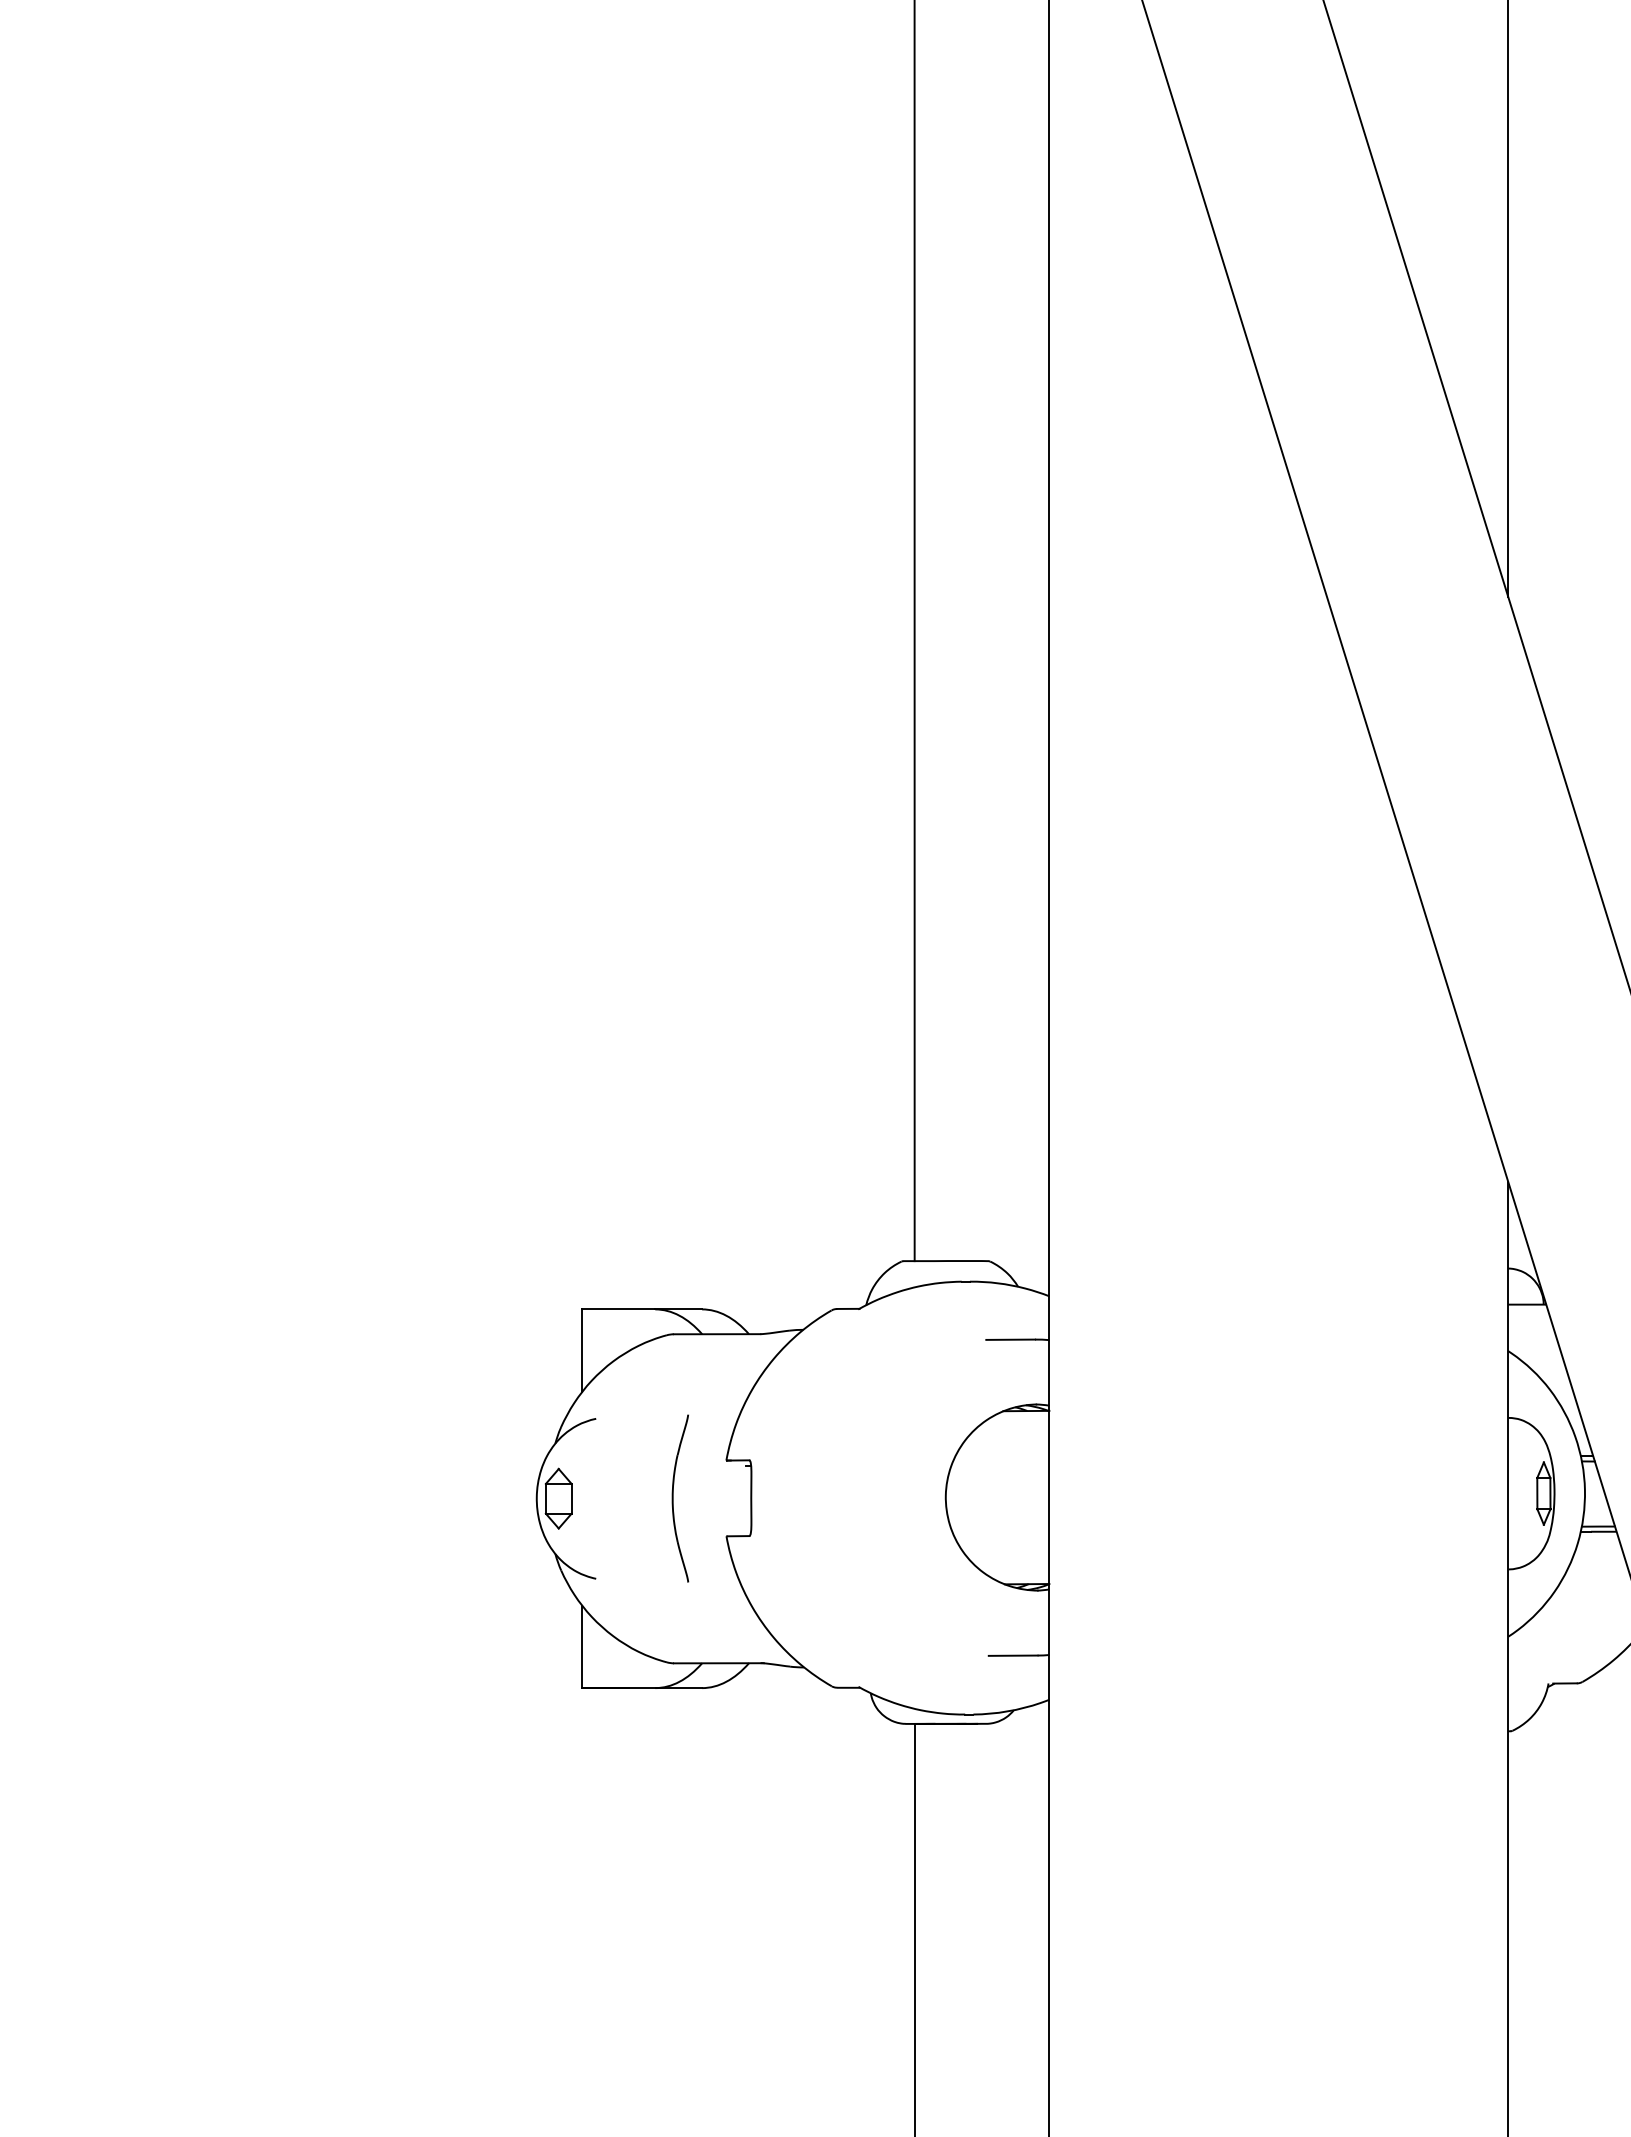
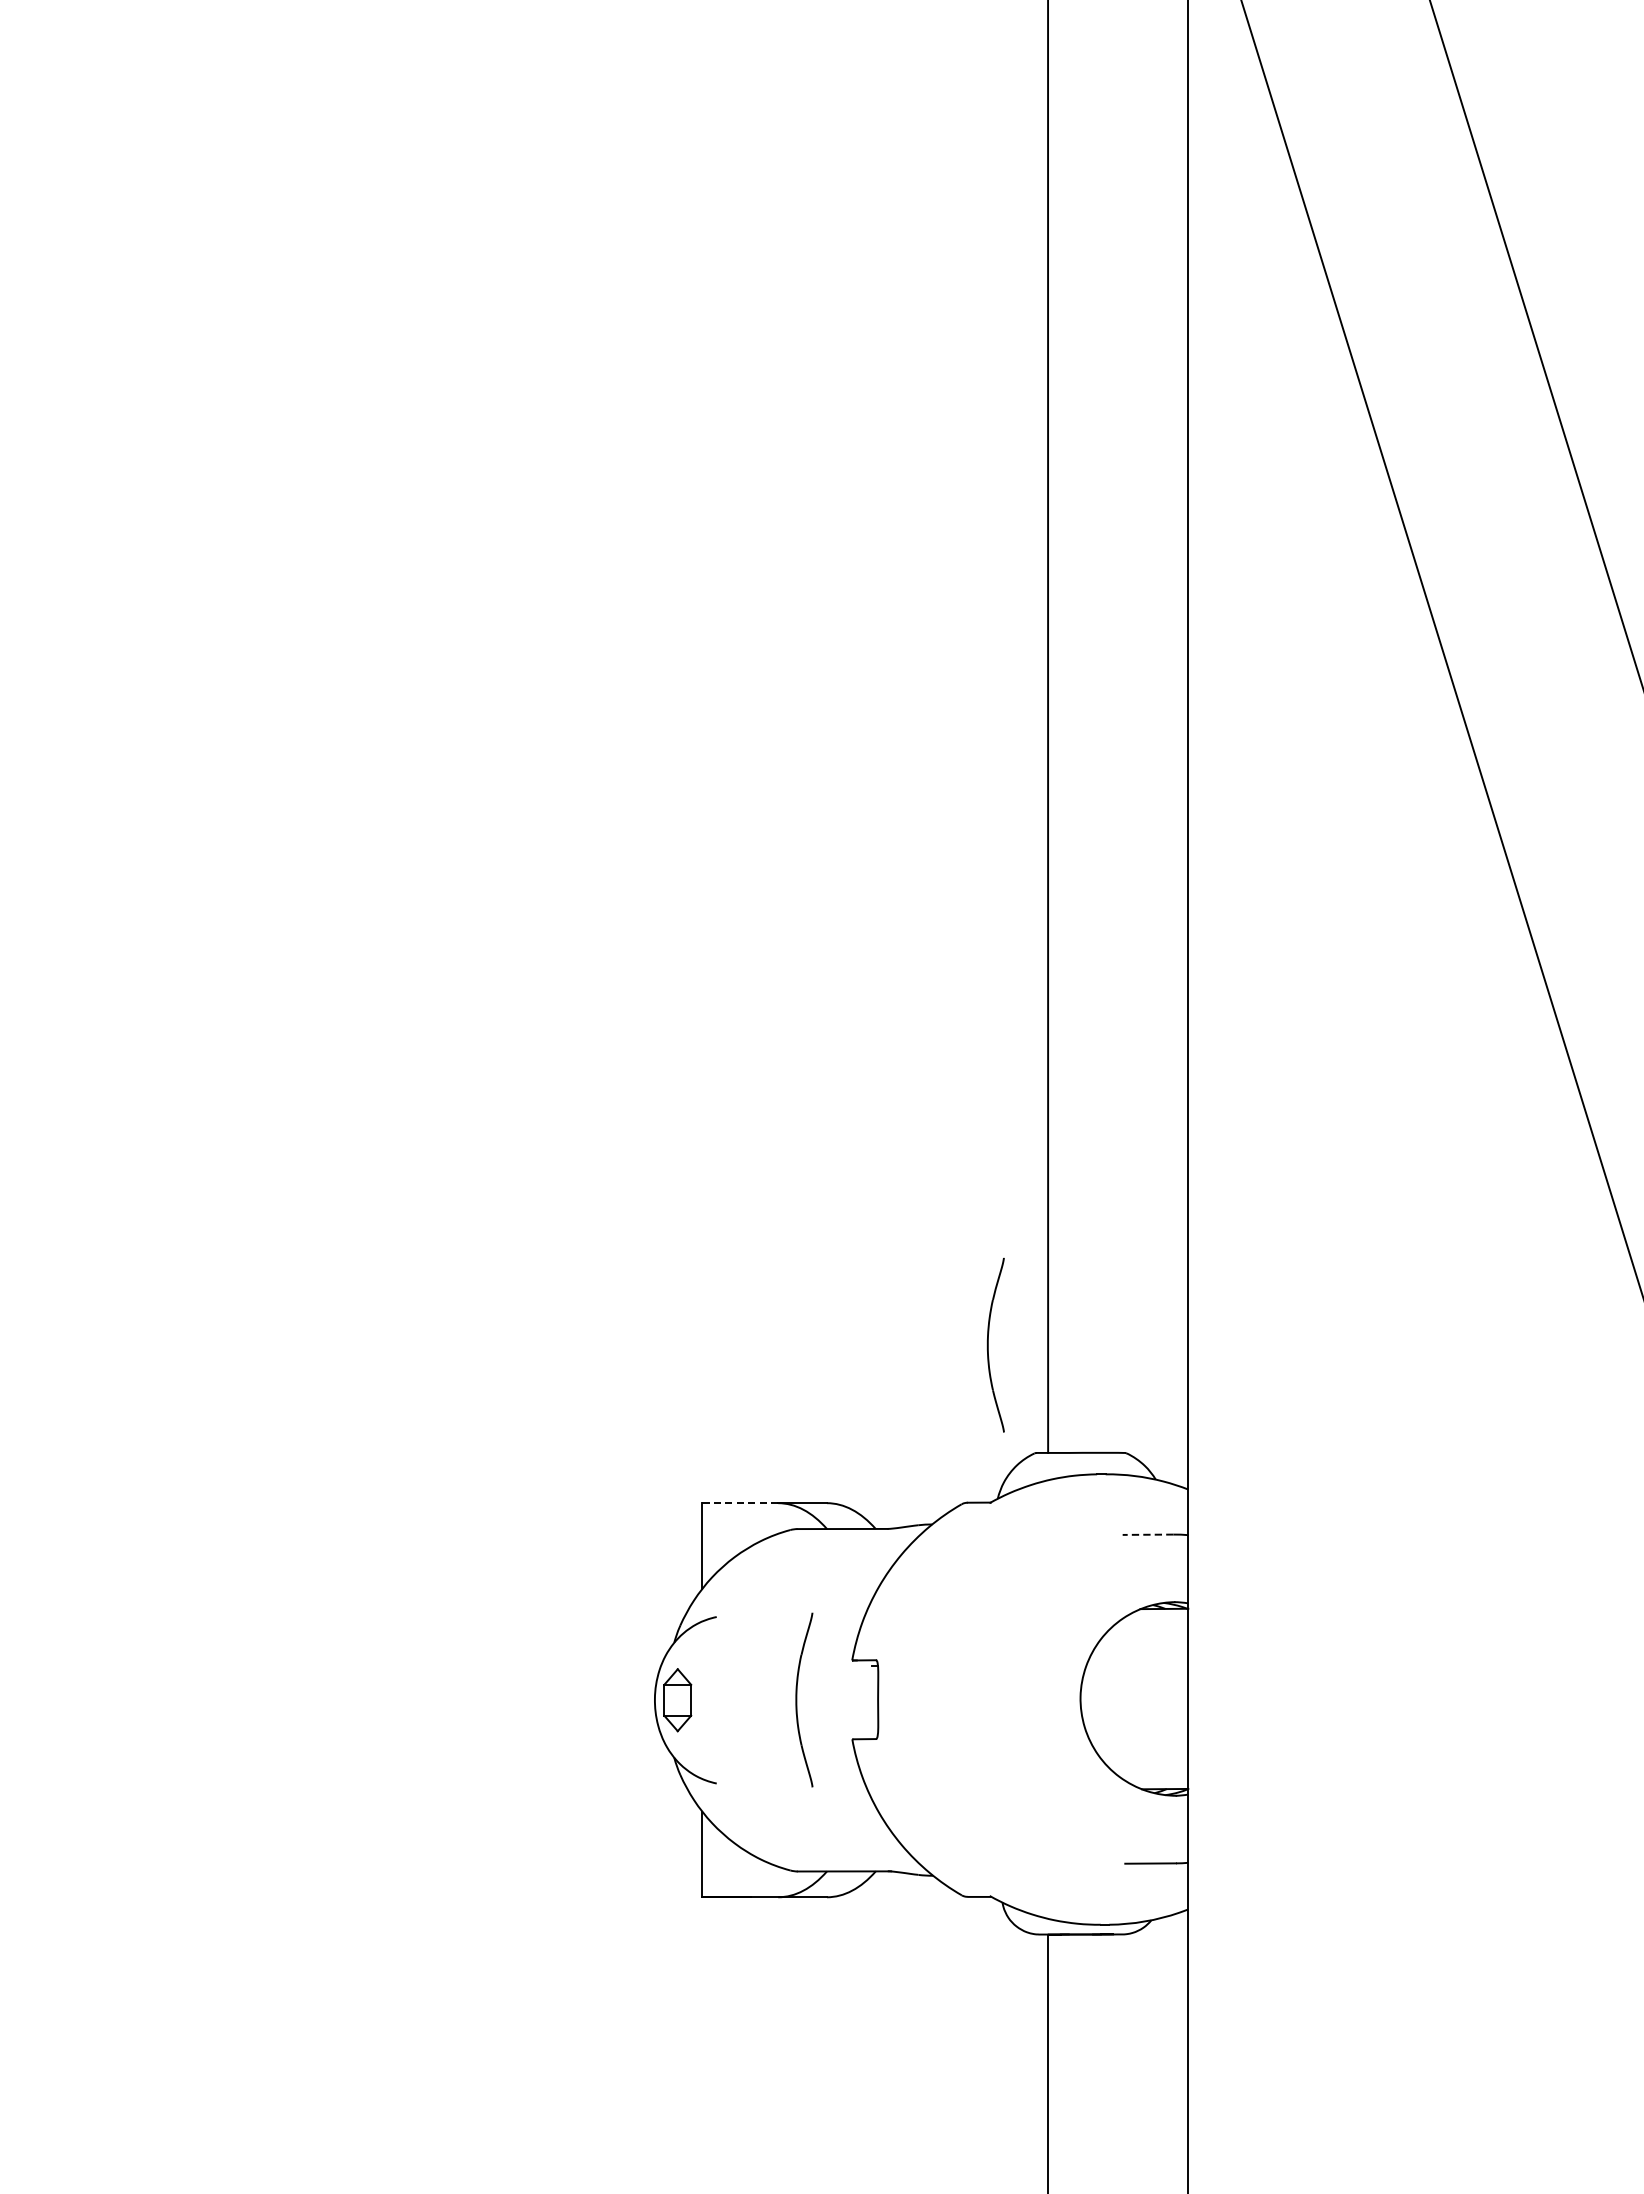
part: (857, 1157) -> (988, 1345), added
line: (618, 1309) -> (739, 1503), solid -> dashed
line: (1010, 1339) -> (1147, 1534), solid -> dashed

